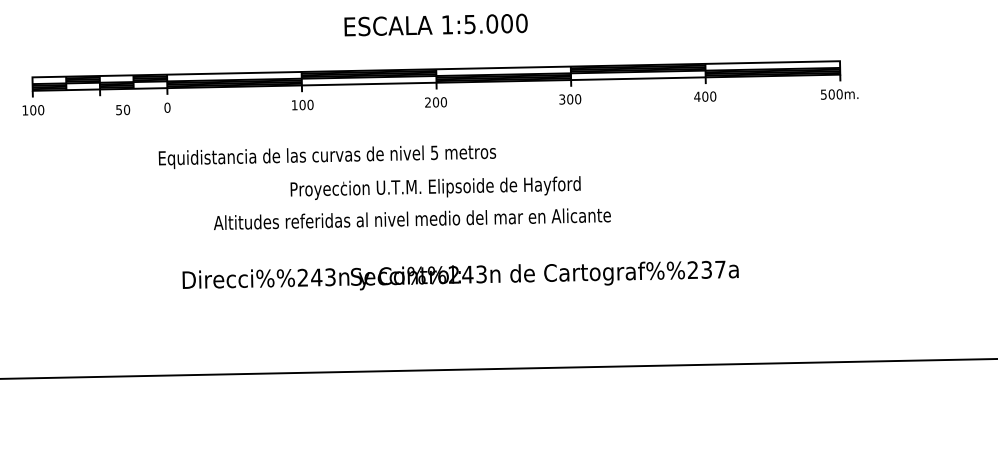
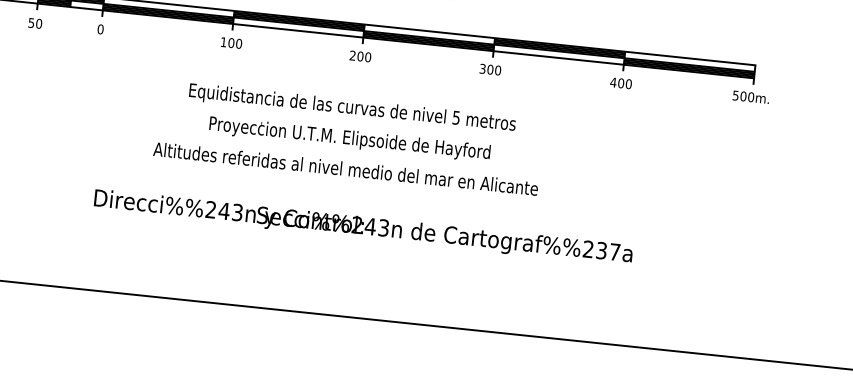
text: (123, 109) -> (35, 23), moved
text: (327, 157) -> (352, 109), moved
text: (412, 219) -> (345, 169), moved

